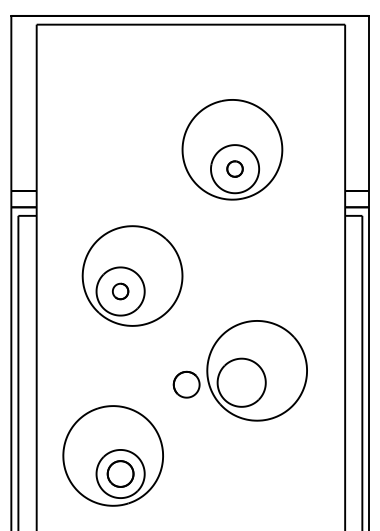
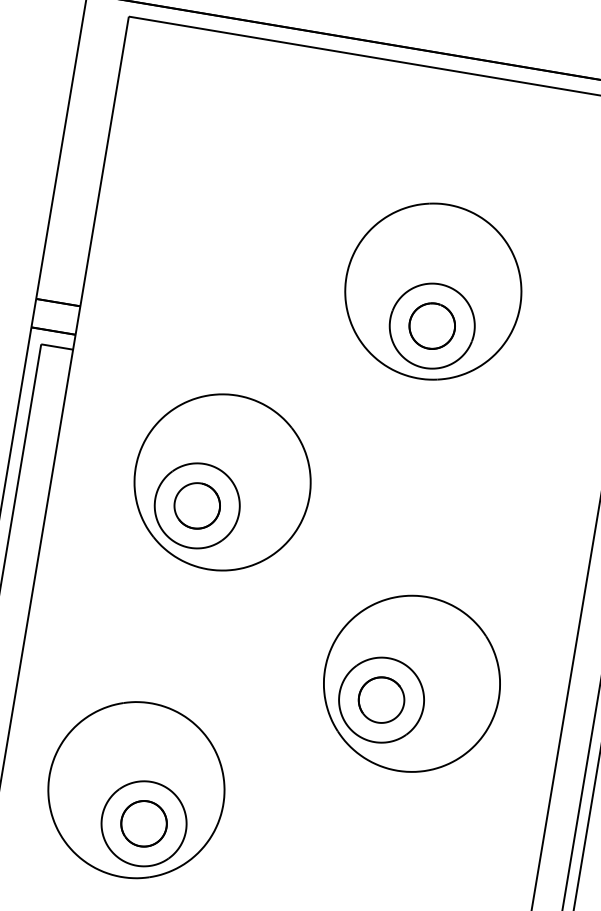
part: (234, 168) -> (431, 324), size x1.67
part: (120, 291) -> (197, 505), size x1.67
part: (186, 384) -> (381, 699), moved

